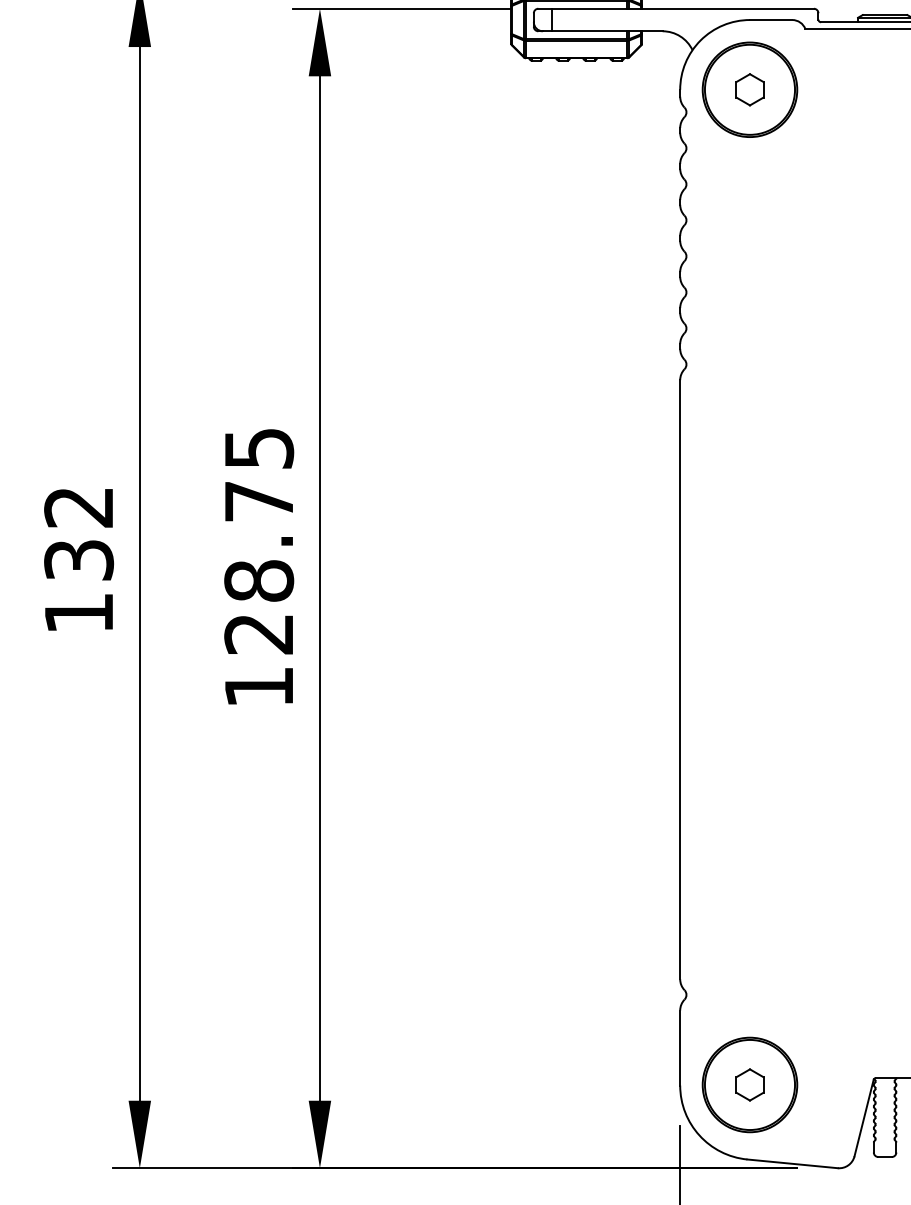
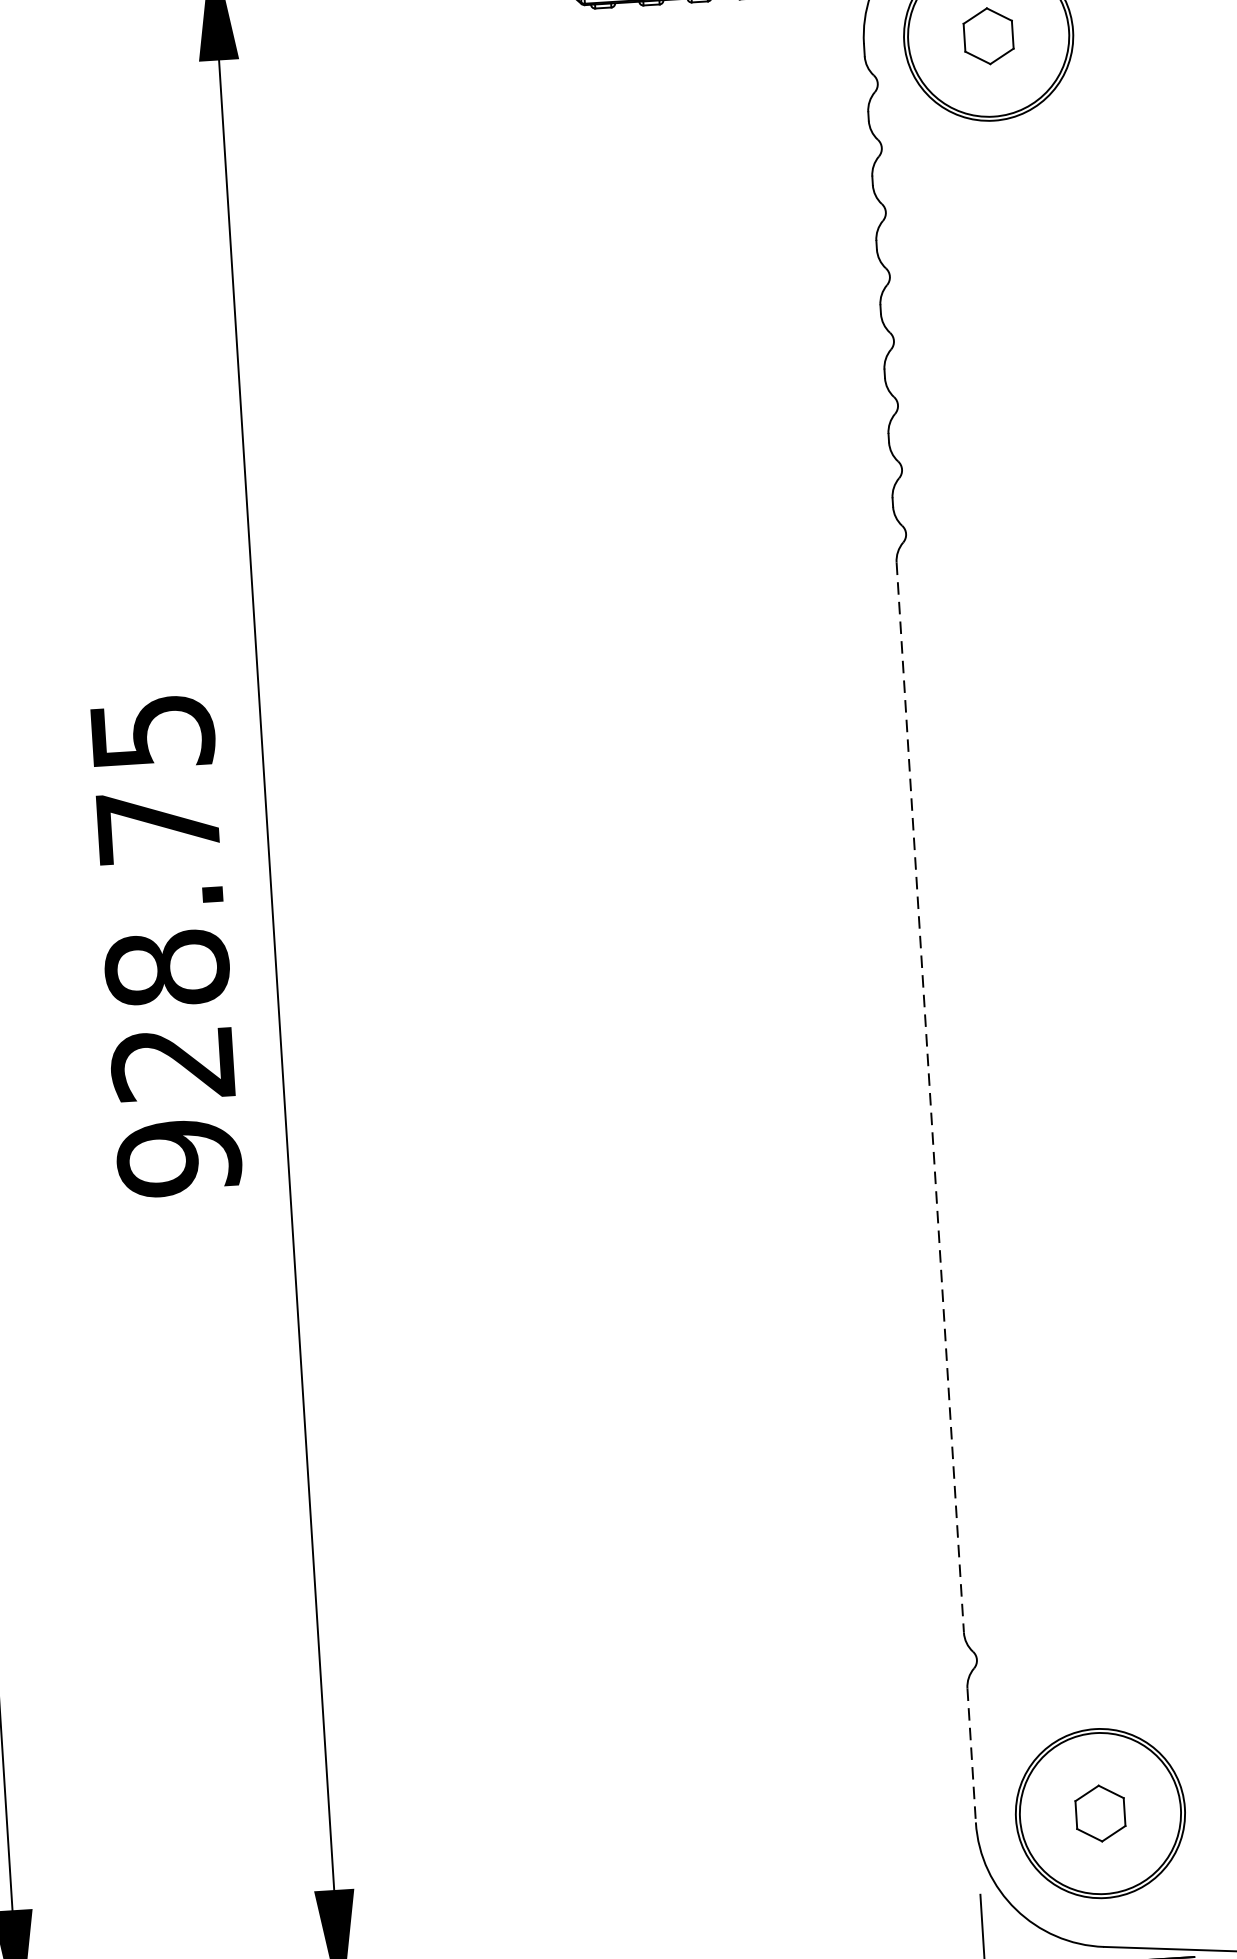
line: (680, 679) -> (930, 1097), solid -> dashed
text: (259, 687) -> (179, 1158), 128.75 -> 928.75
line: (680, 1048) -> (972, 1756), solid -> dashed

